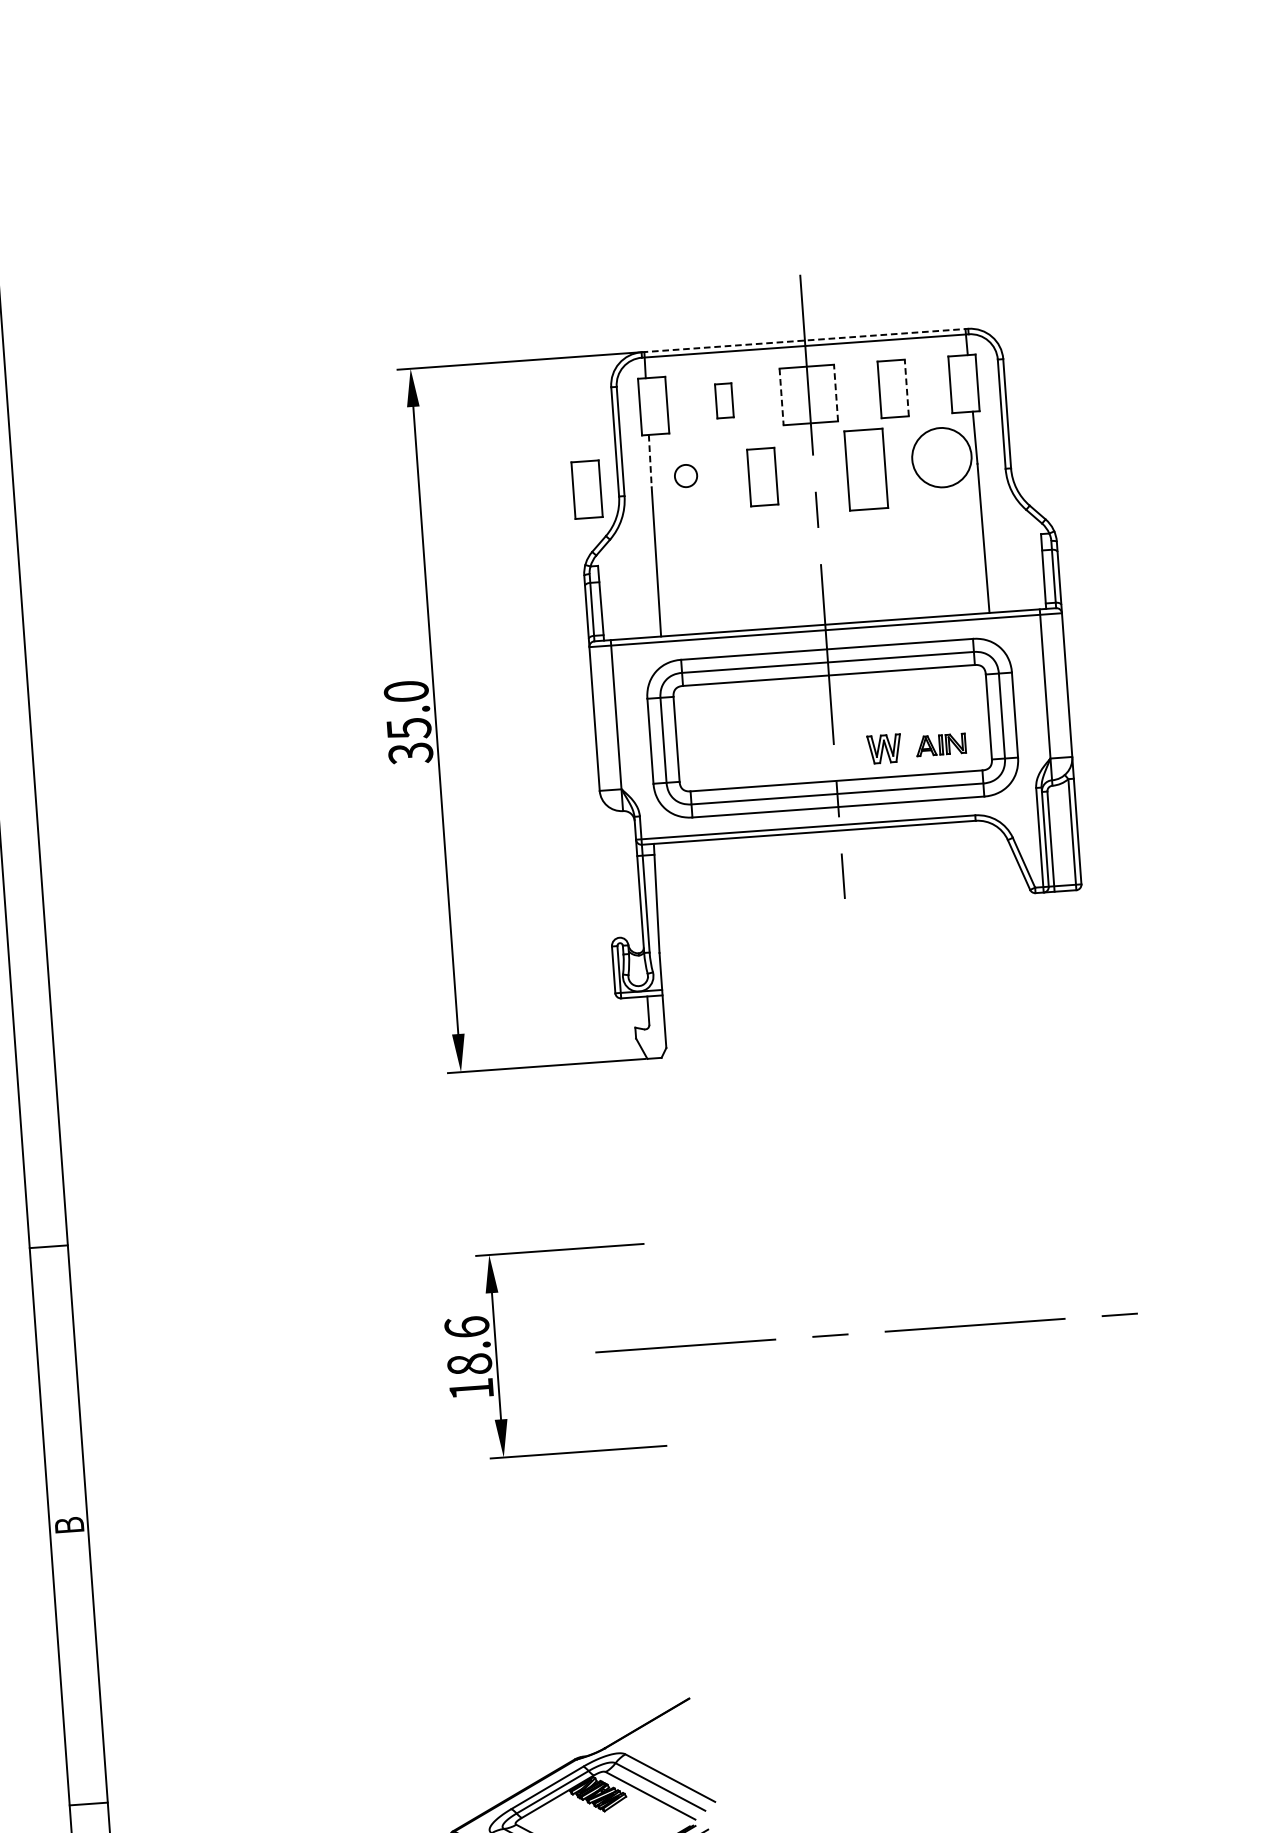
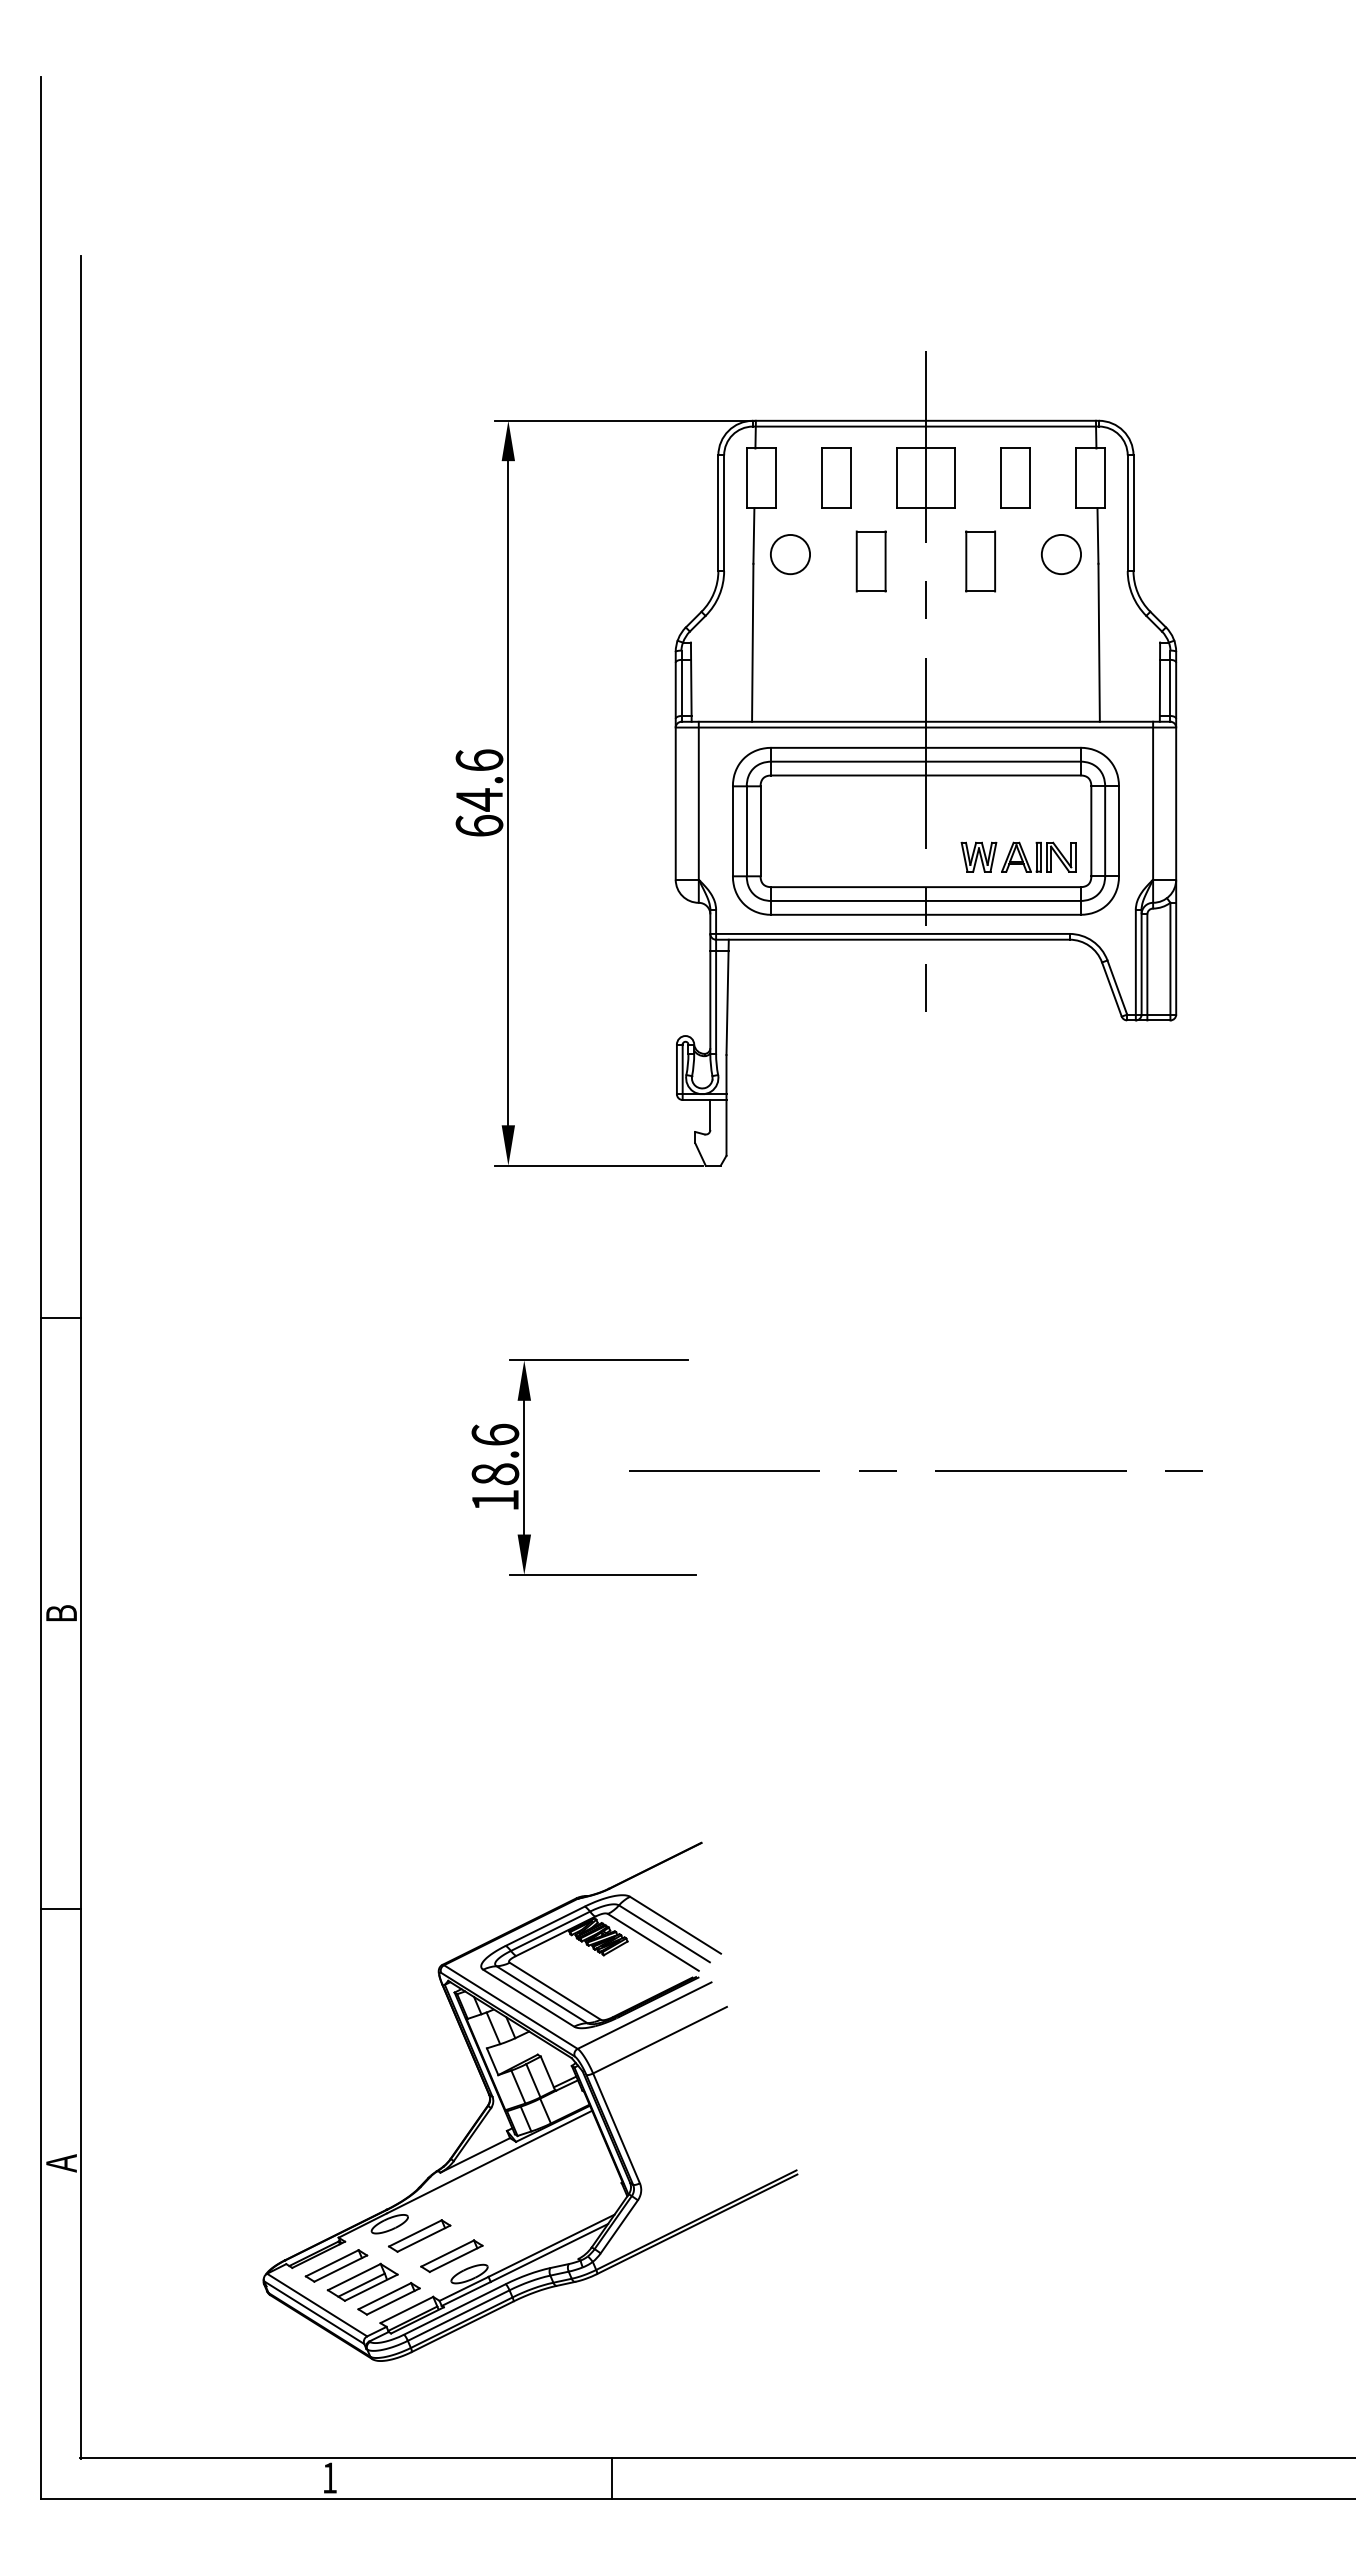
line: (804, 340) -> (925, 420), dashed -> solid
line: (906, 388) -> (1029, 478), dashed -> solid
line: (835, 393) -> (954, 478), dashed -> solid
line: (781, 396) -> (897, 478), dashed -> solid
part: (724, 400) -> (836, 477), size x1.67
circle: (941, 457) -> (1061, 554), size x0.62
line: (649, 461) -> (753, 536), dashed -> solid
part: (865, 469) -> (980, 561), size x0.71
circle: (686, 475) -> (790, 554), size x1.67
part: (586, 489) -> (684, 561), removed
text: (408, 722) -> (479, 793), 35.0 -> 64.6
part: (940, 744) -> (1038, 856), size x1.43

